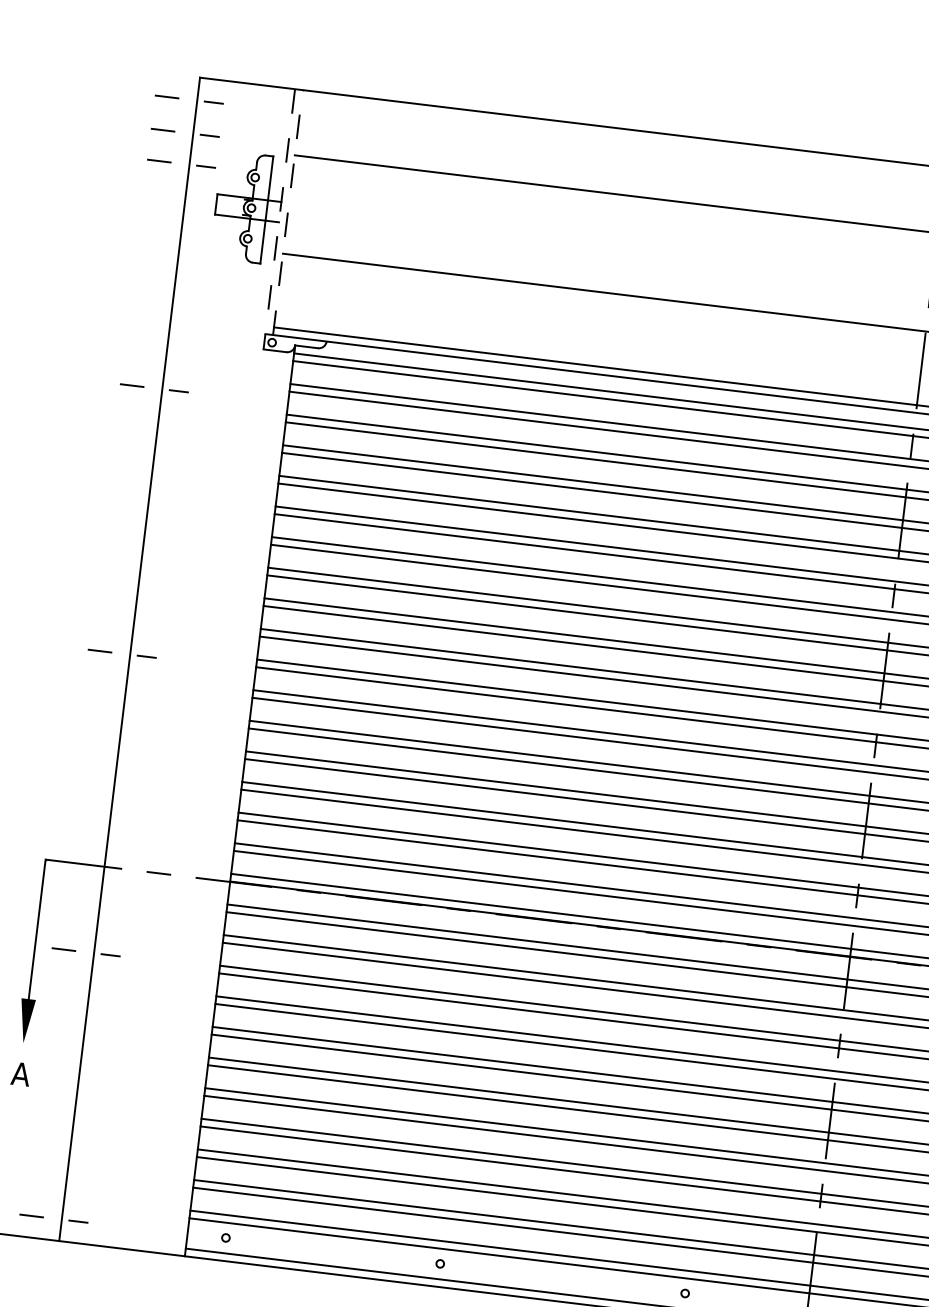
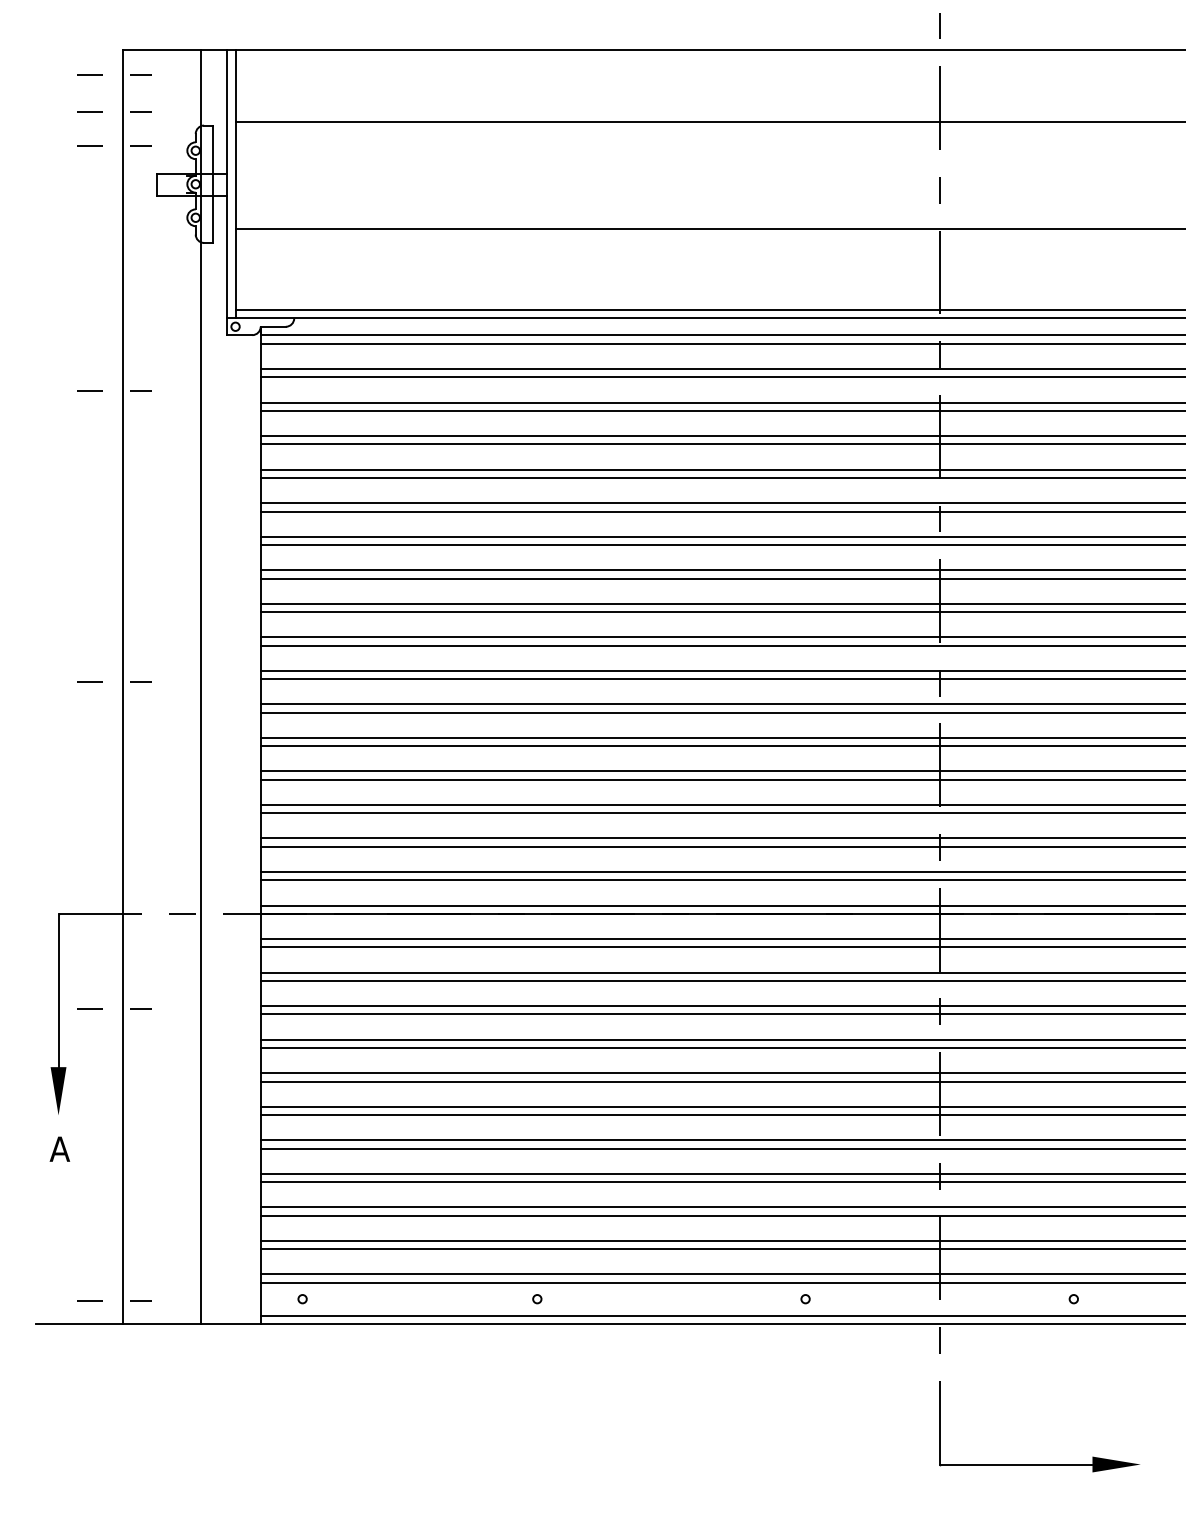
line: (287, 211) -> (235, 183), dashed -> solid
line: (279, 219) -> (227, 192), dashed -> solid
line: (201, 668) -> (201, 687), added

